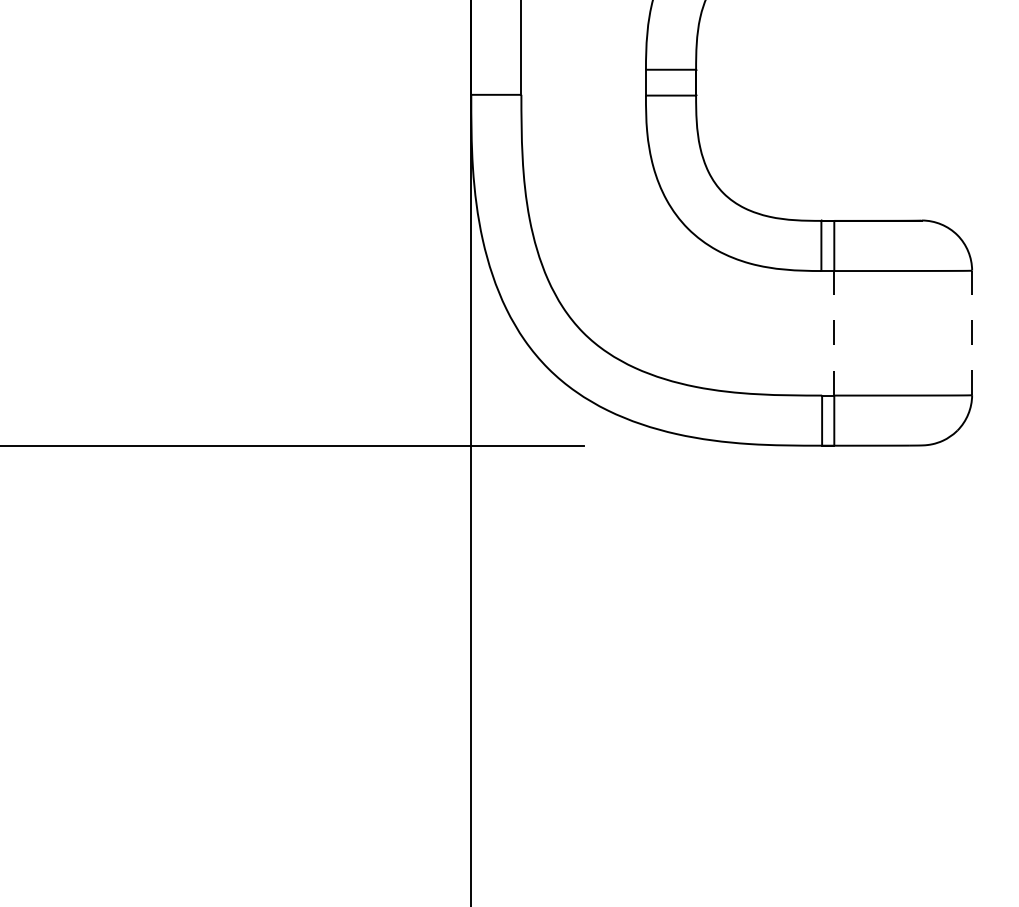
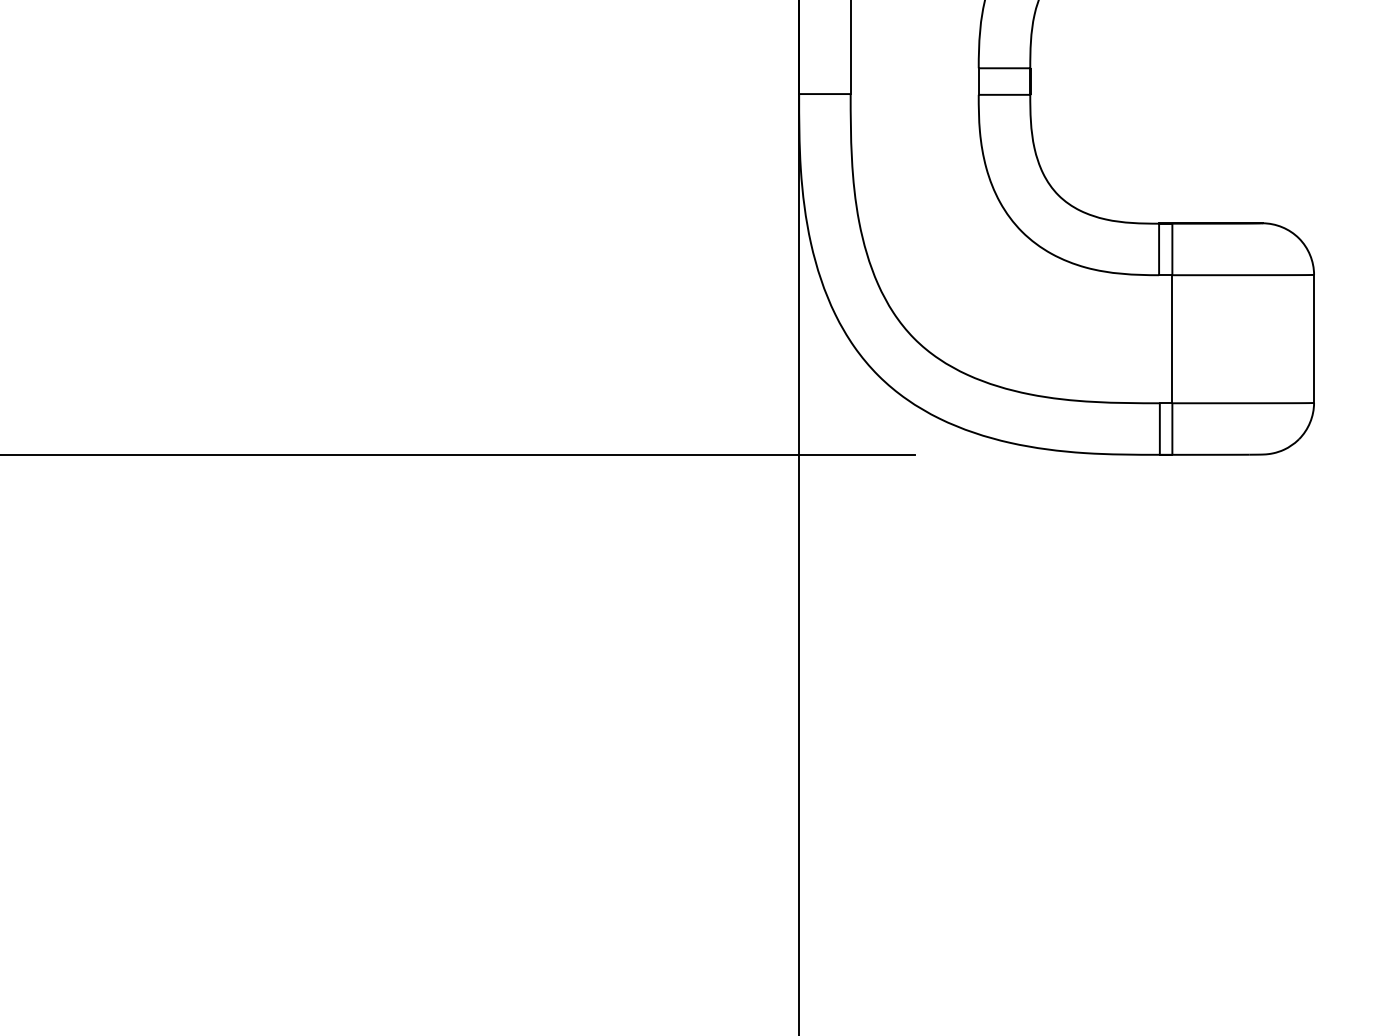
line: (834, 332) -> (1172, 338), dashed -> solid
line: (972, 332) -> (1314, 338), dashed -> solid

